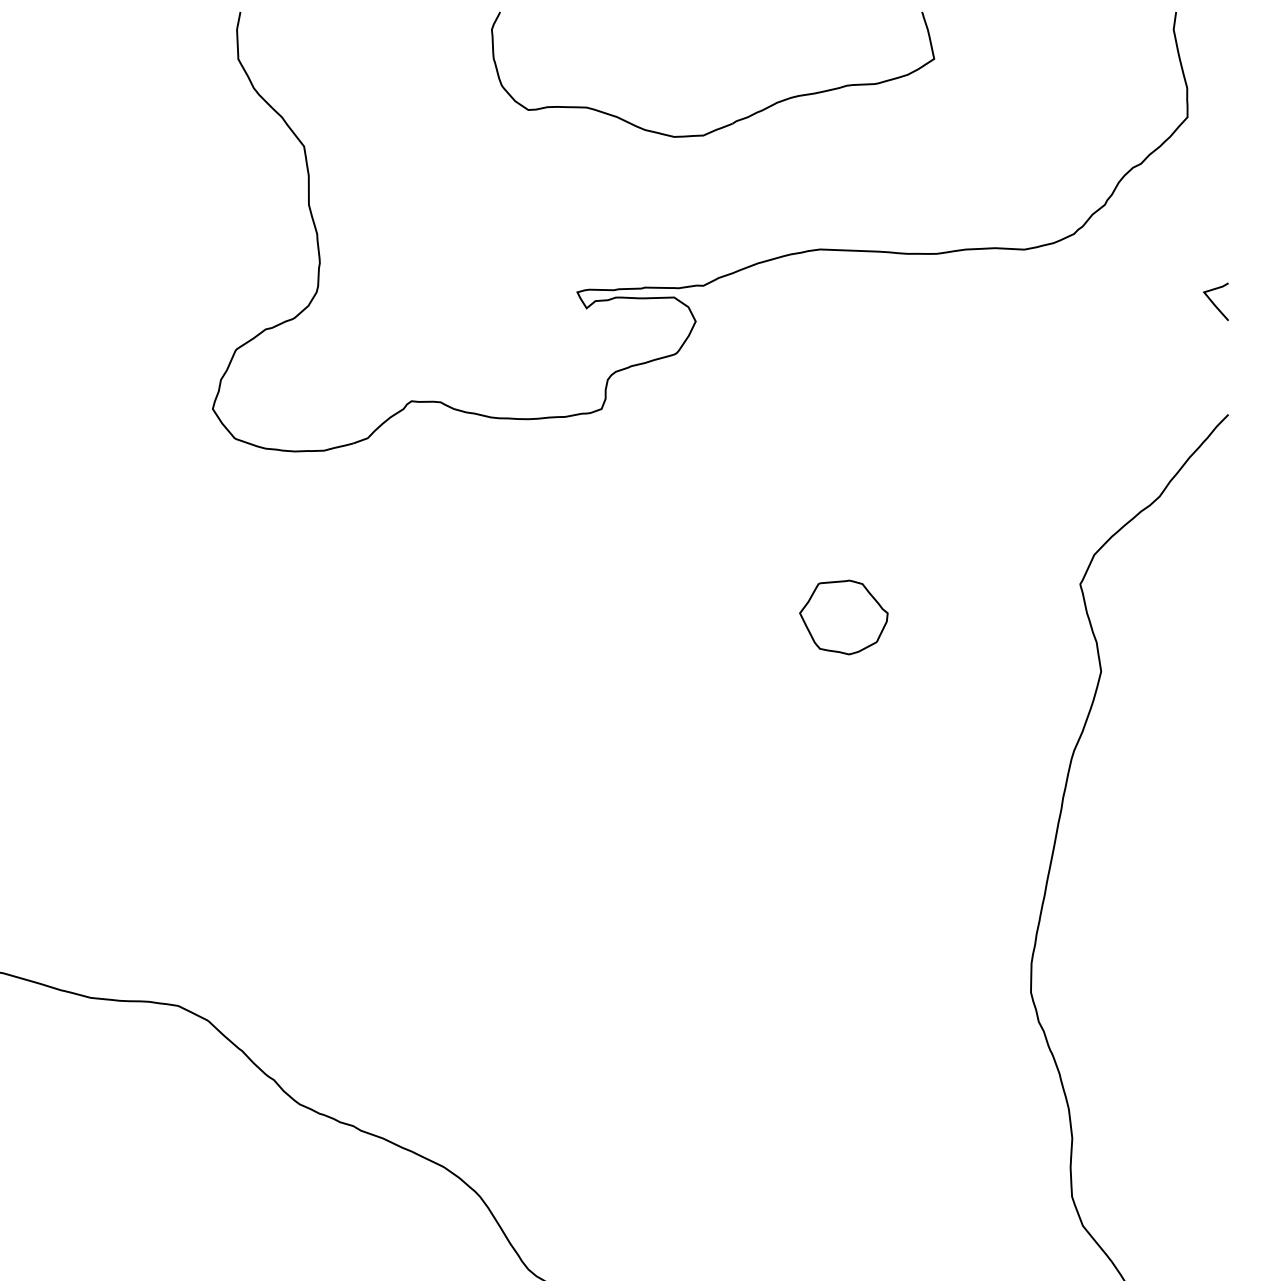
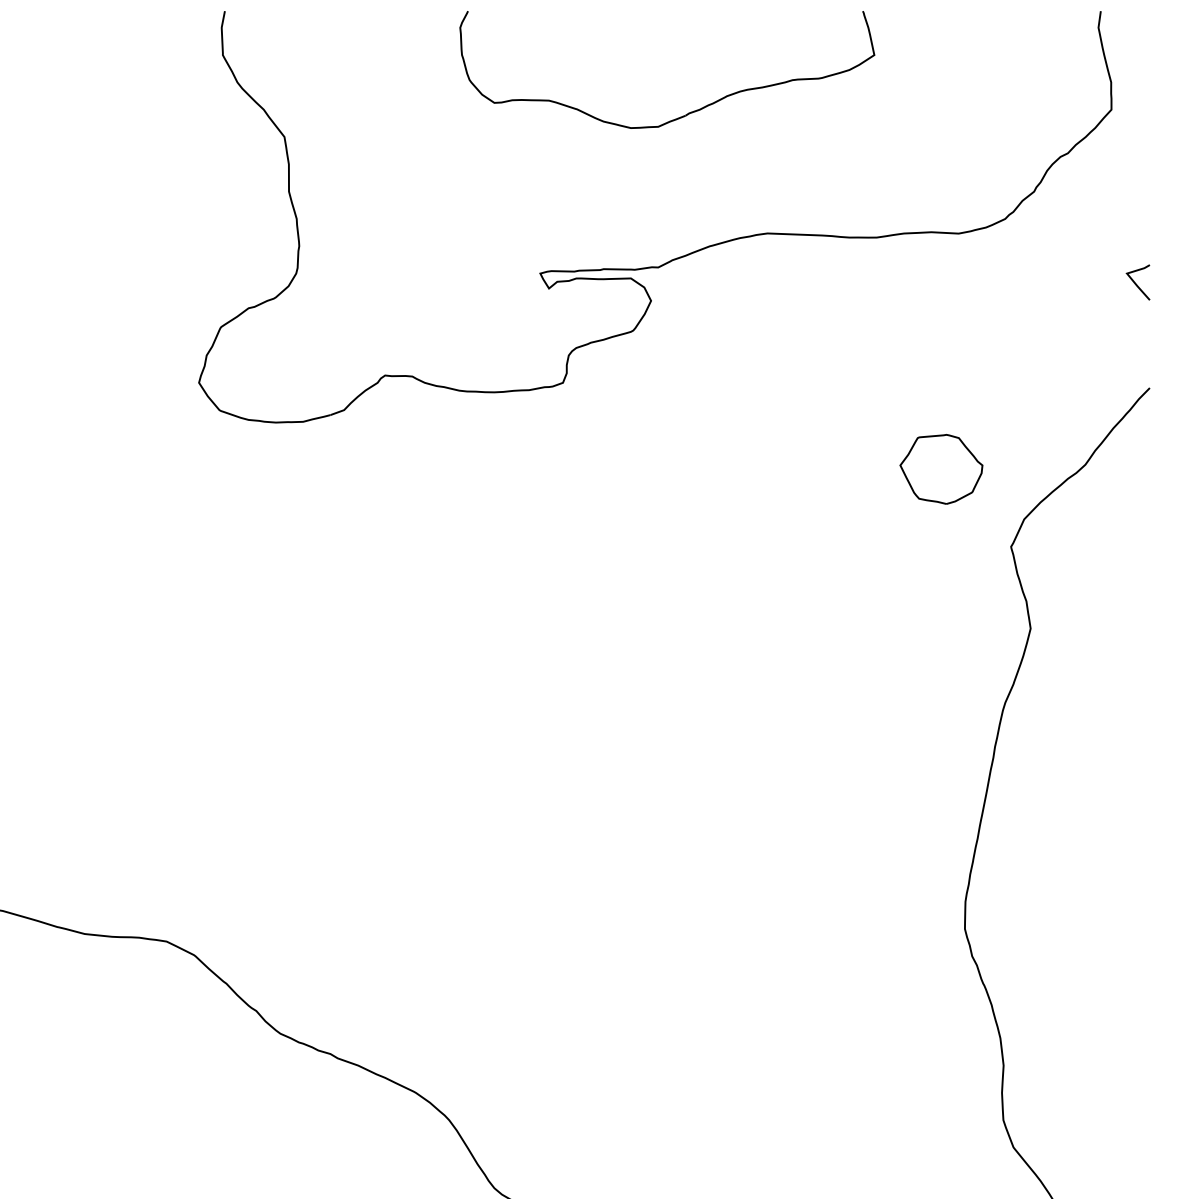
part: (843, 617) -> (941, 469), moved

